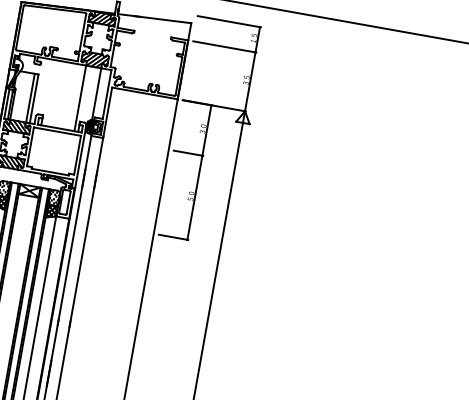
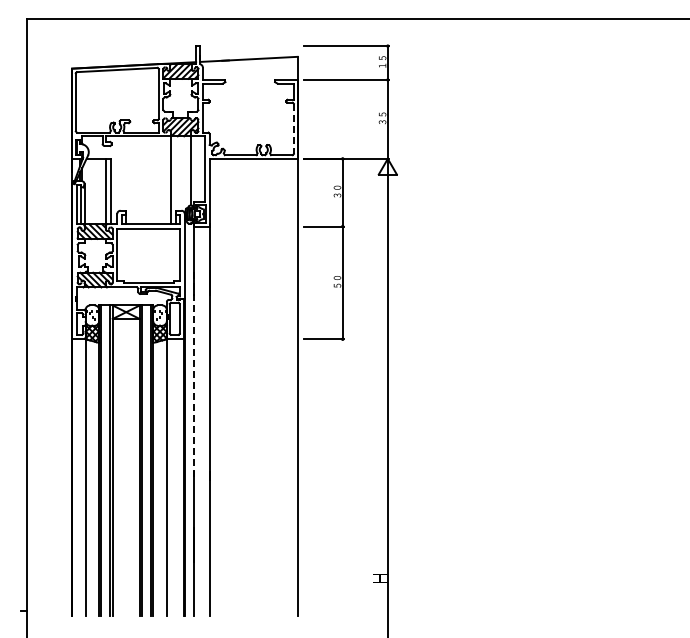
line: (178, 76) -> (293, 129), solid -> dashed
line: (71, 247) -> (193, 376), solid -> dashed

